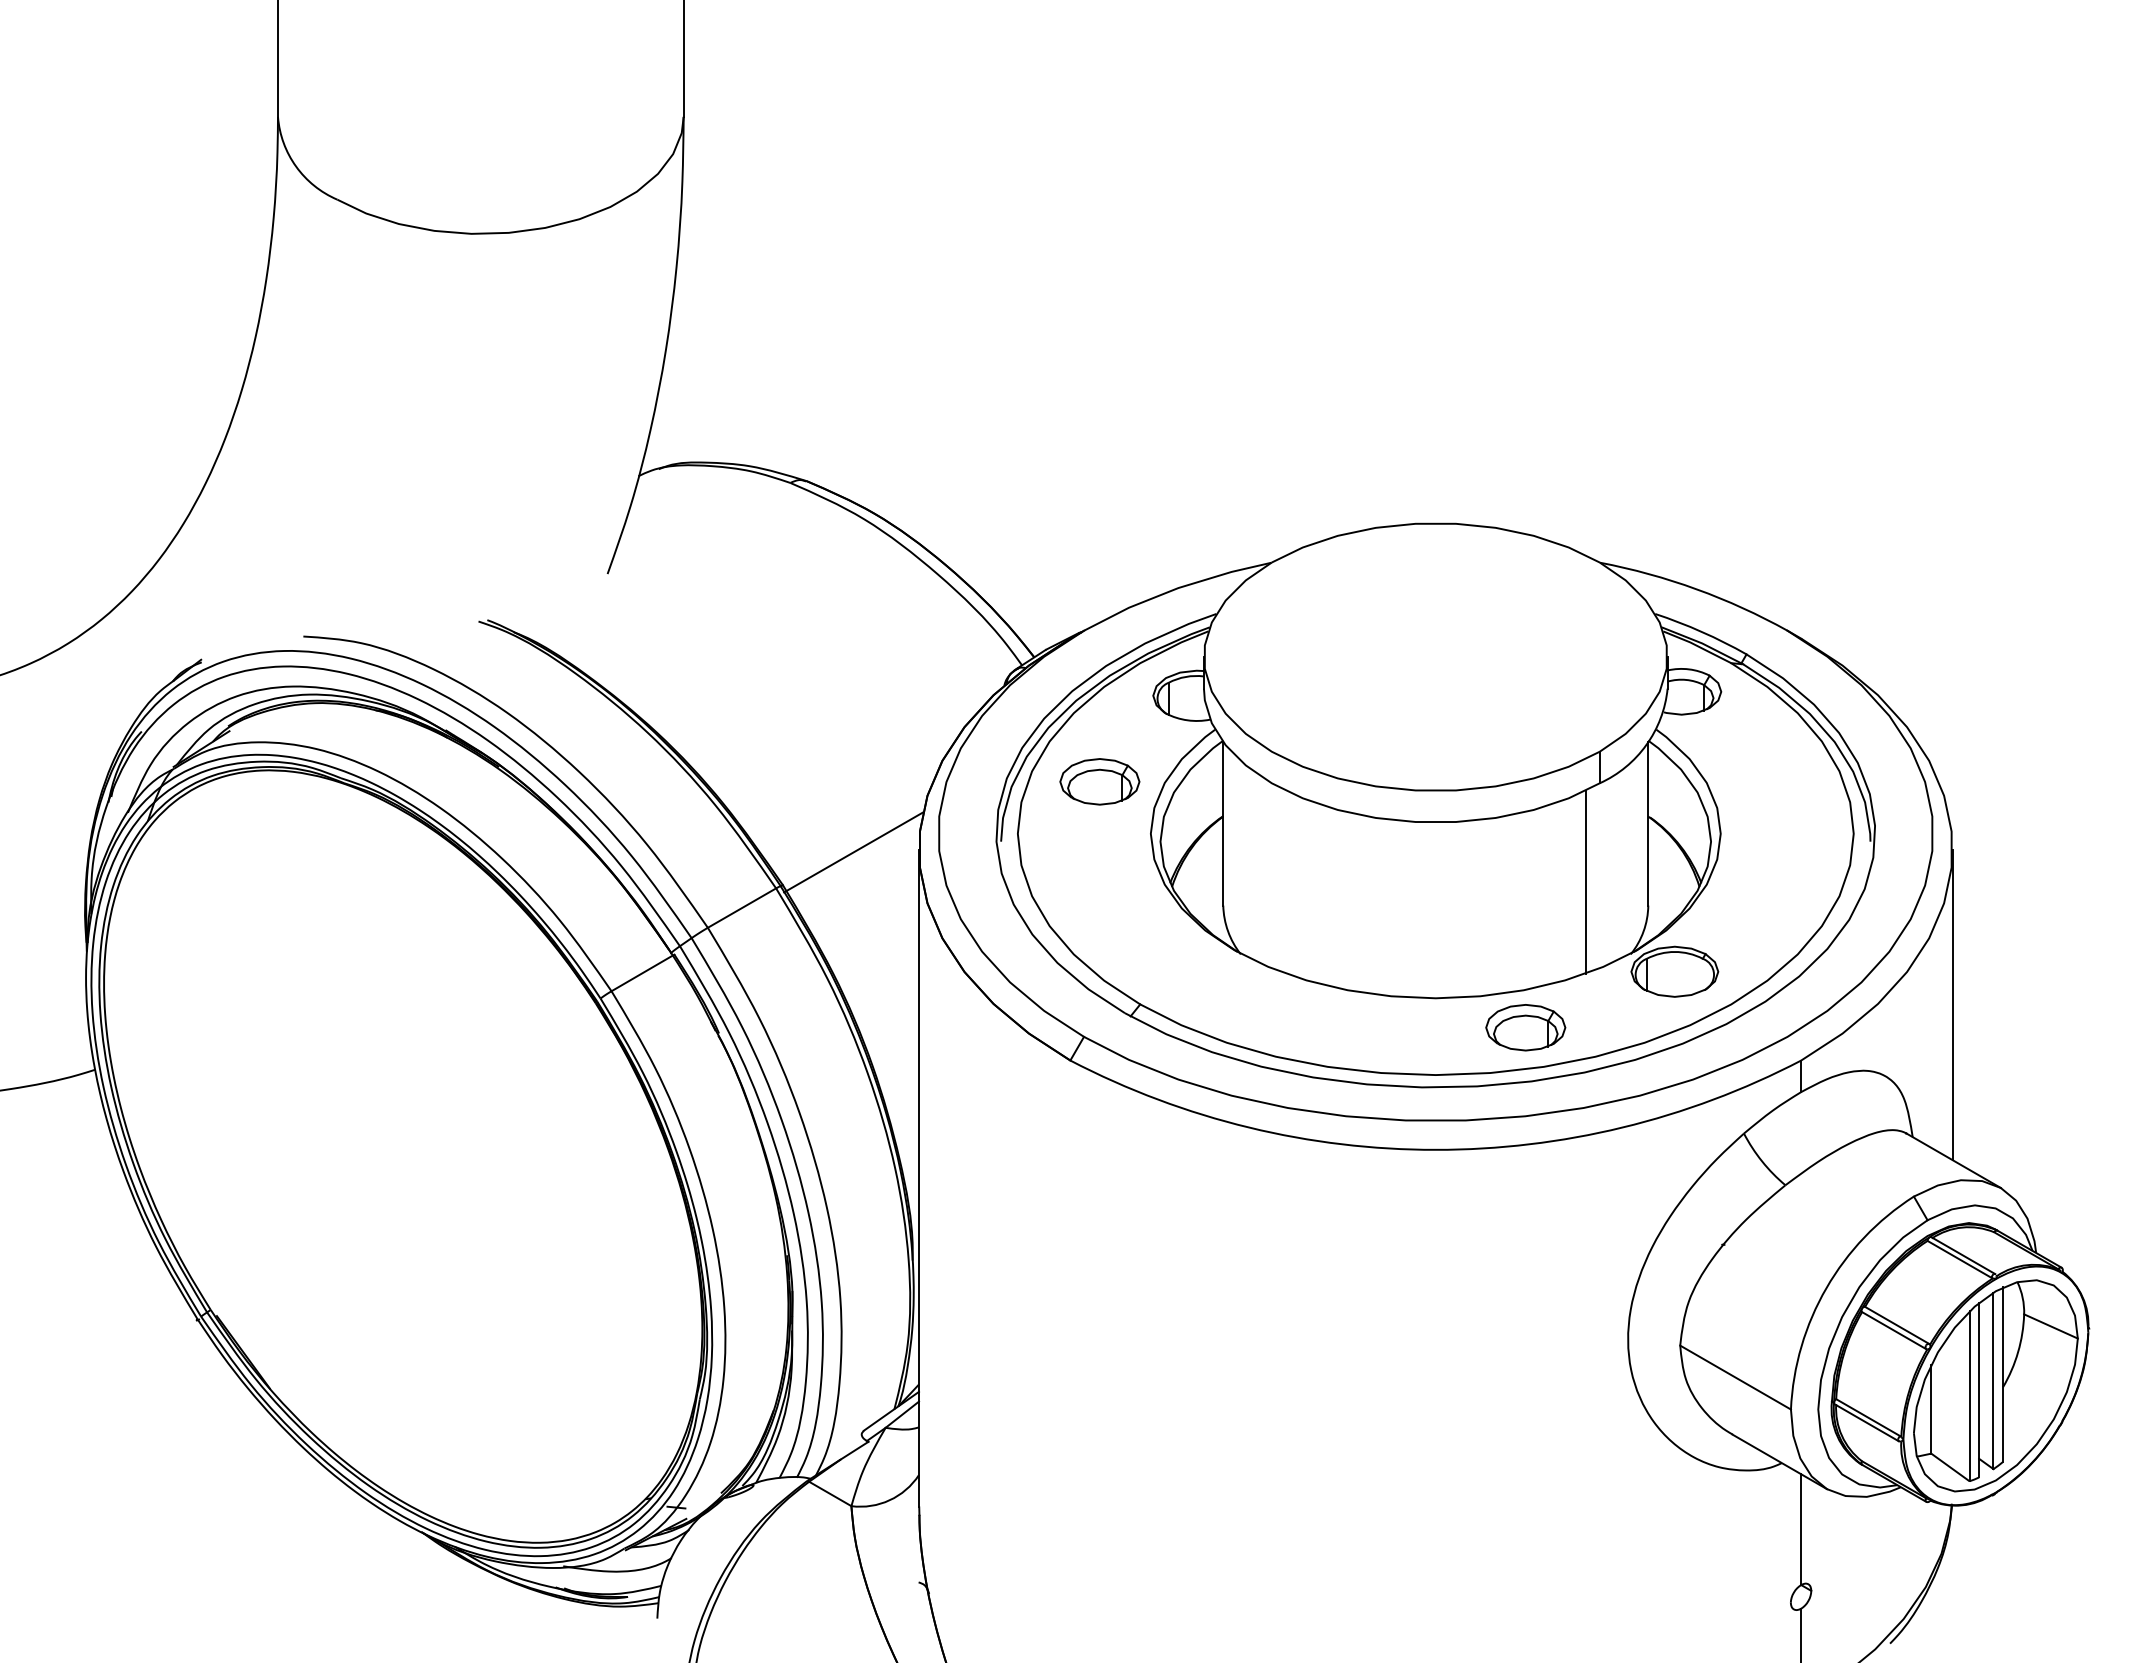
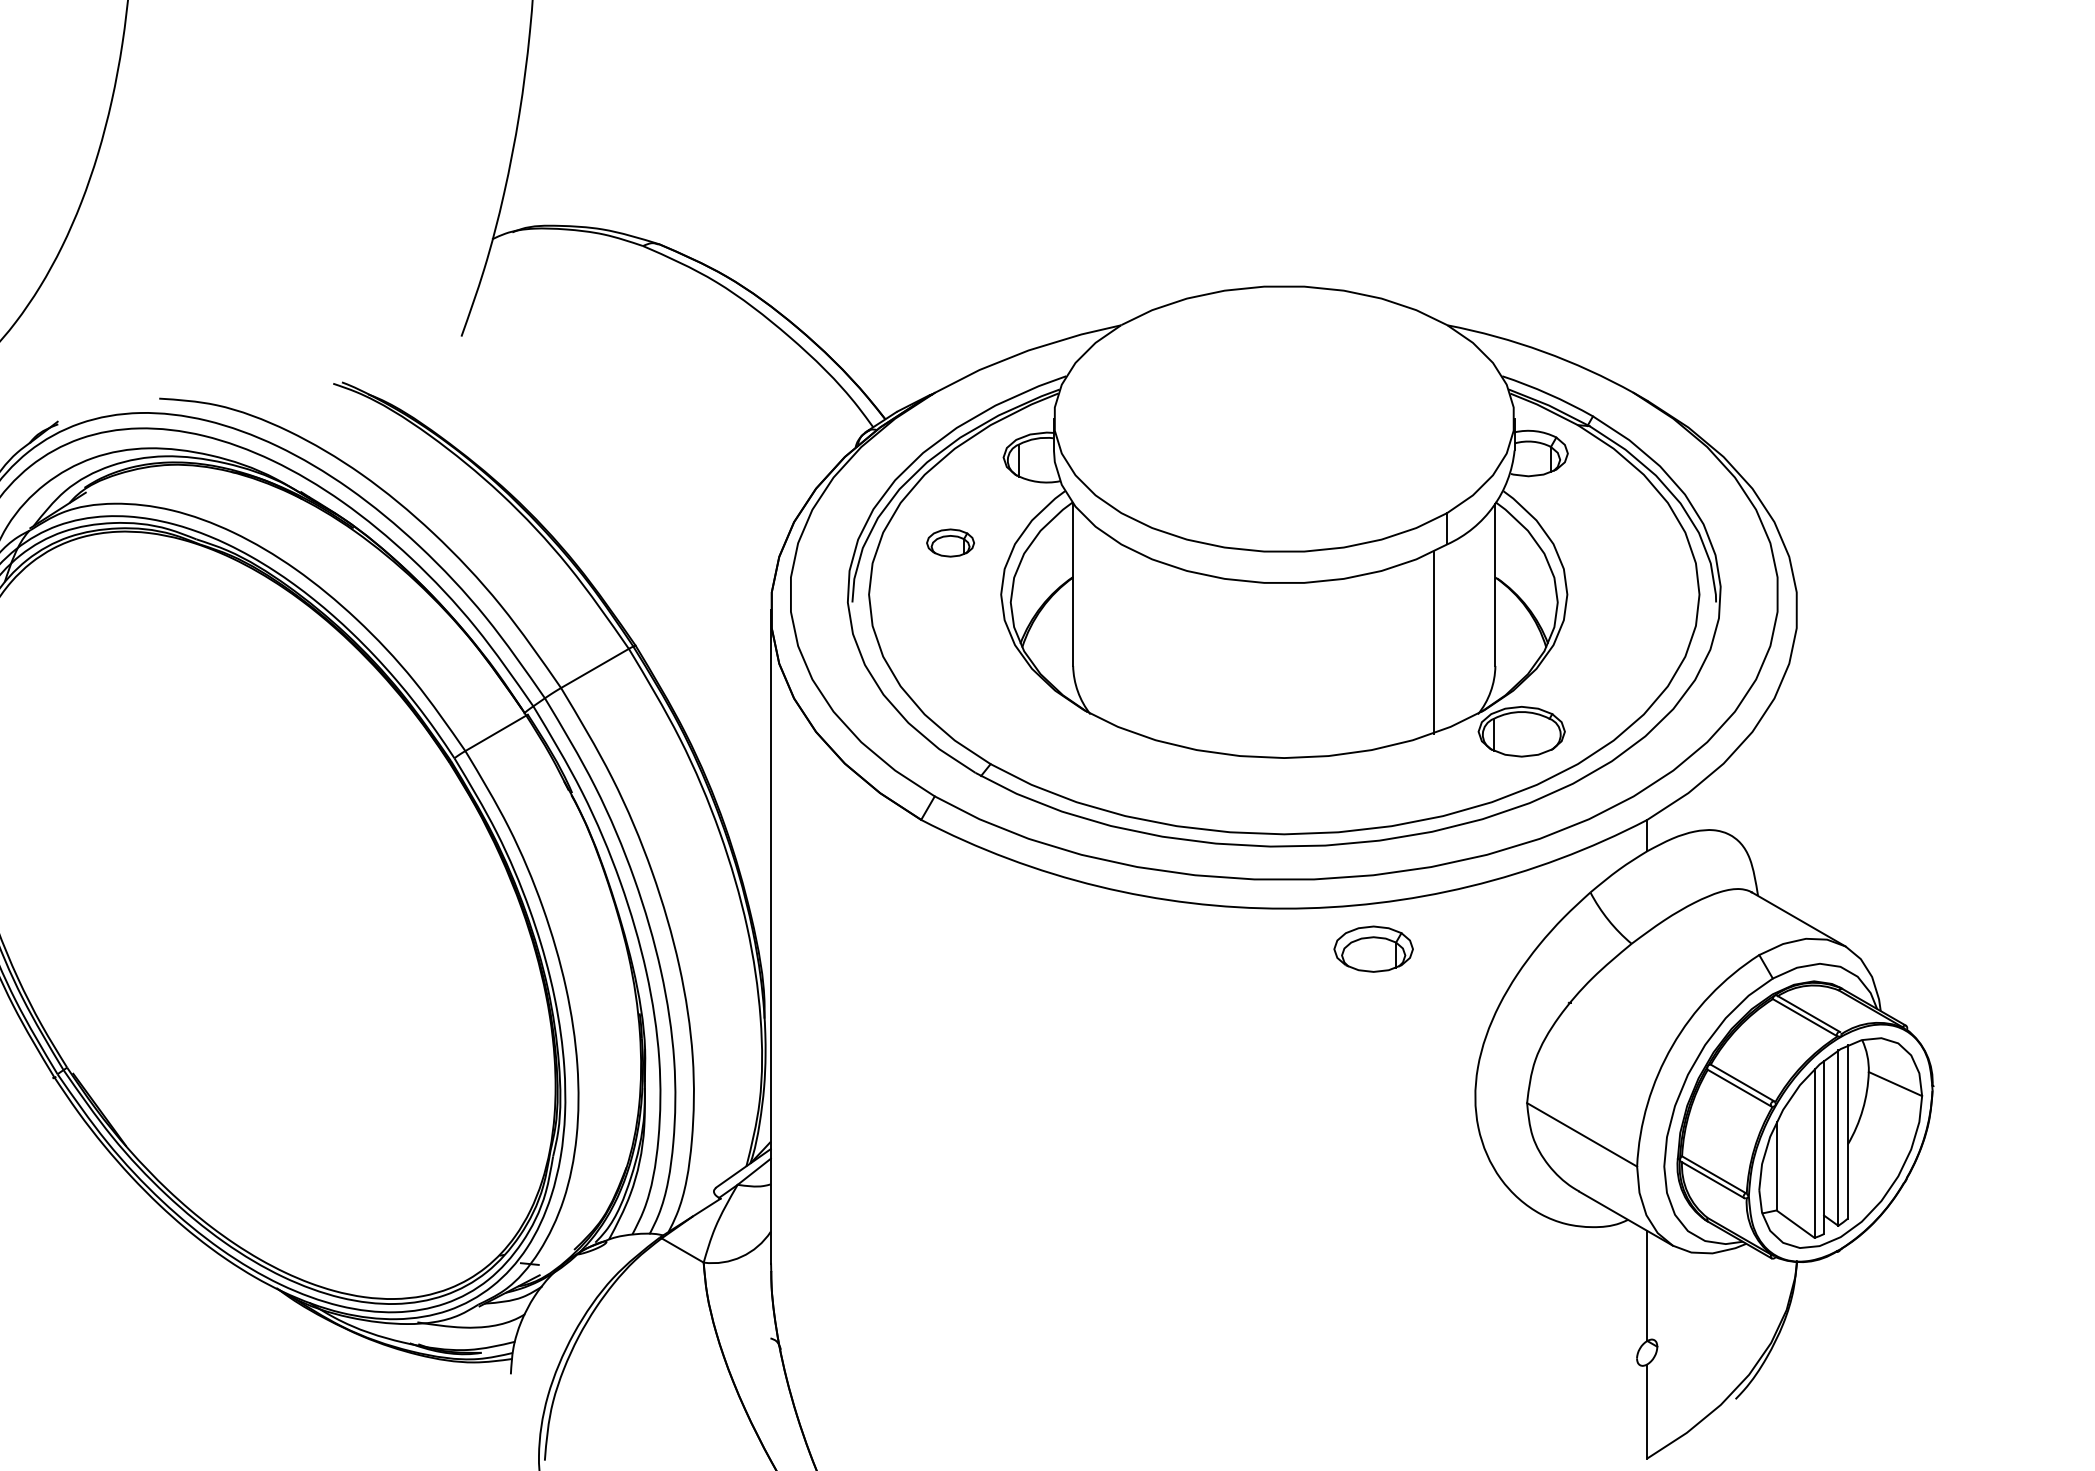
part: (1099, 781) -> (950, 542), size x0.6
line: (853, 852) -> (705, 613), removed
line: (1952, 1004) -> (1797, 764), removed
part: (1525, 1027) -> (1373, 949), moved

